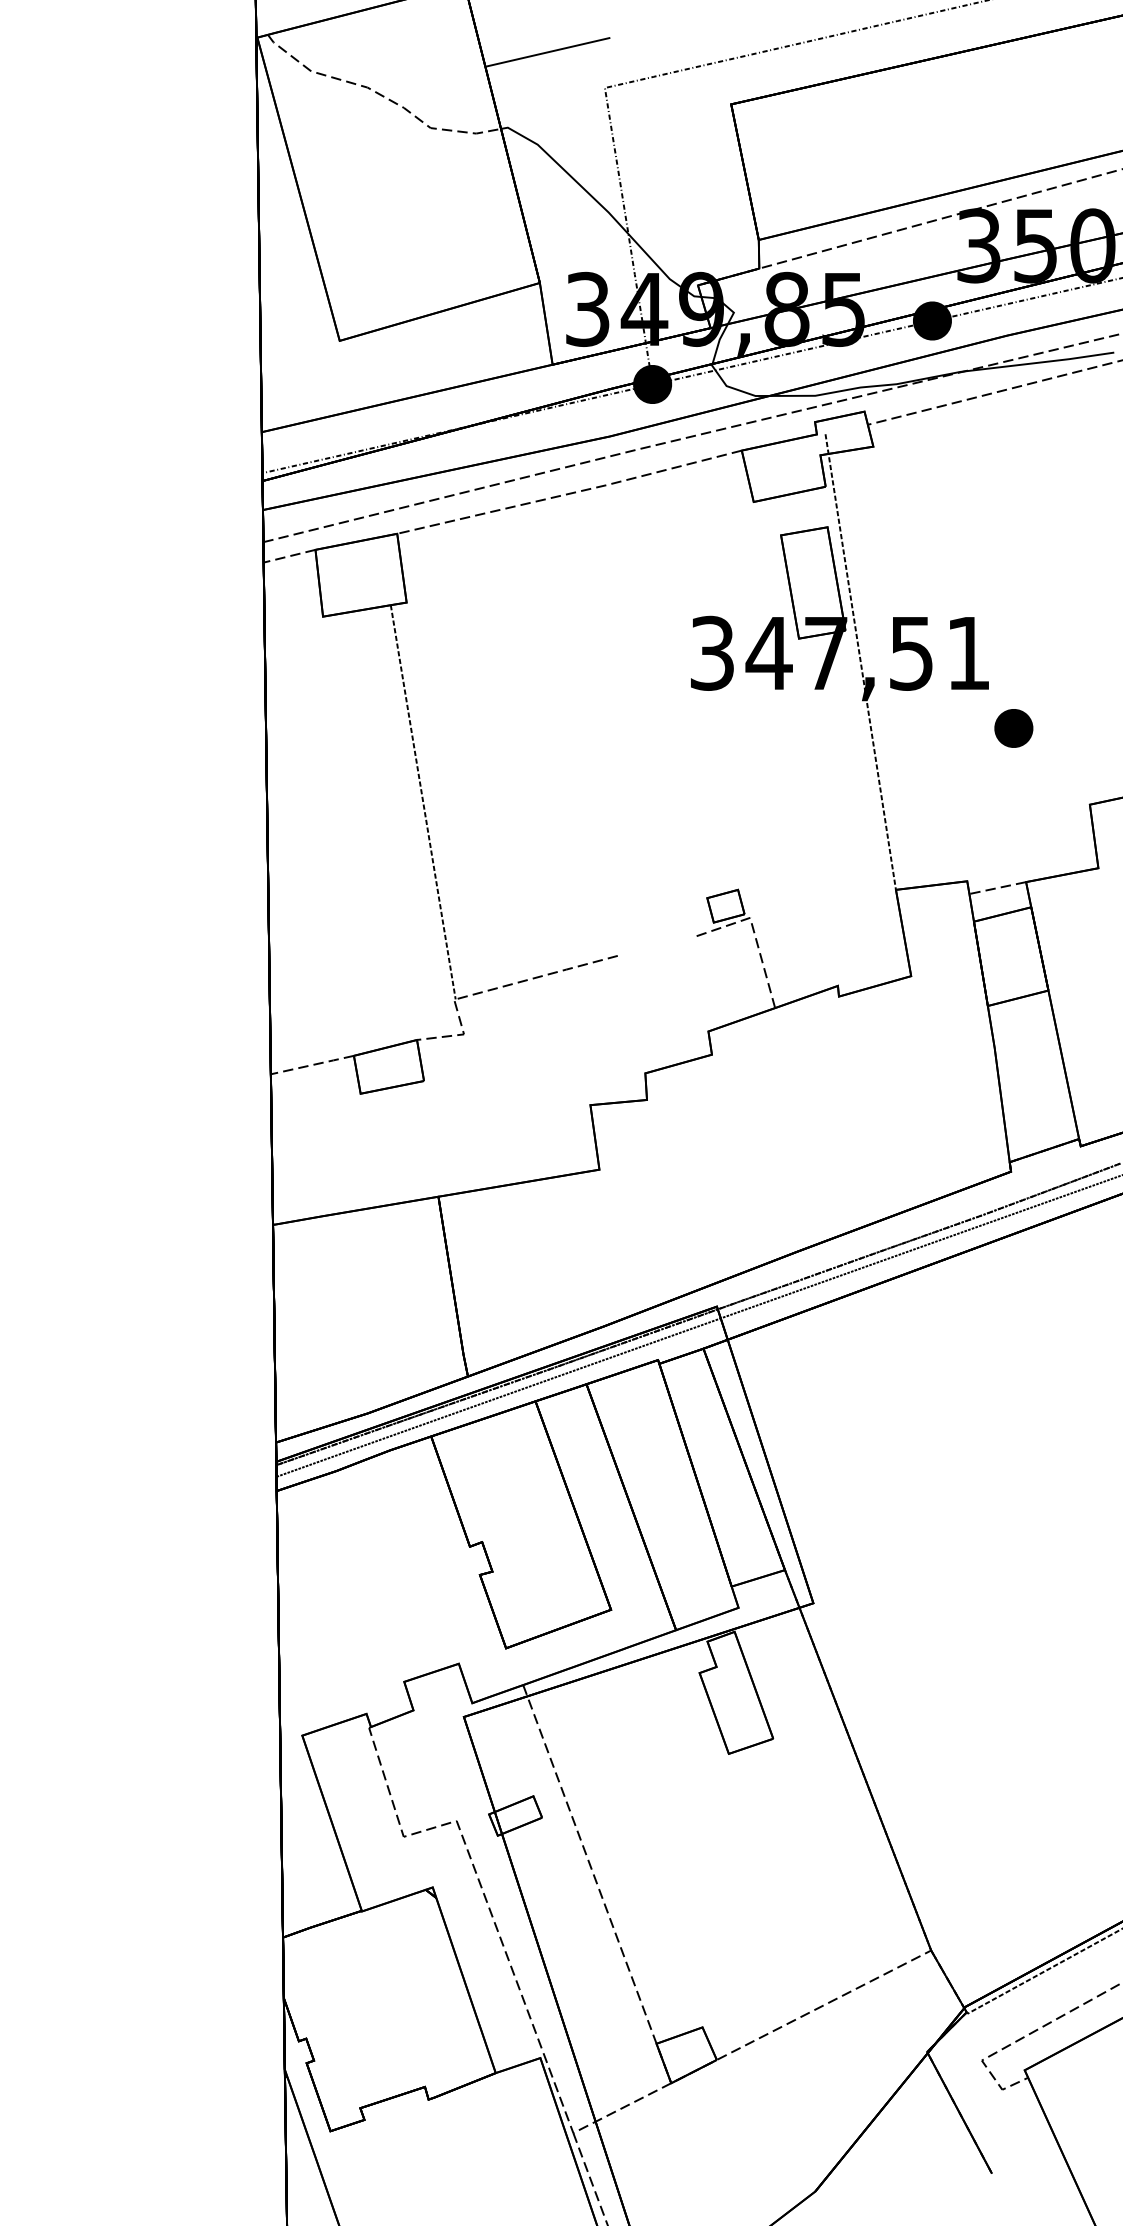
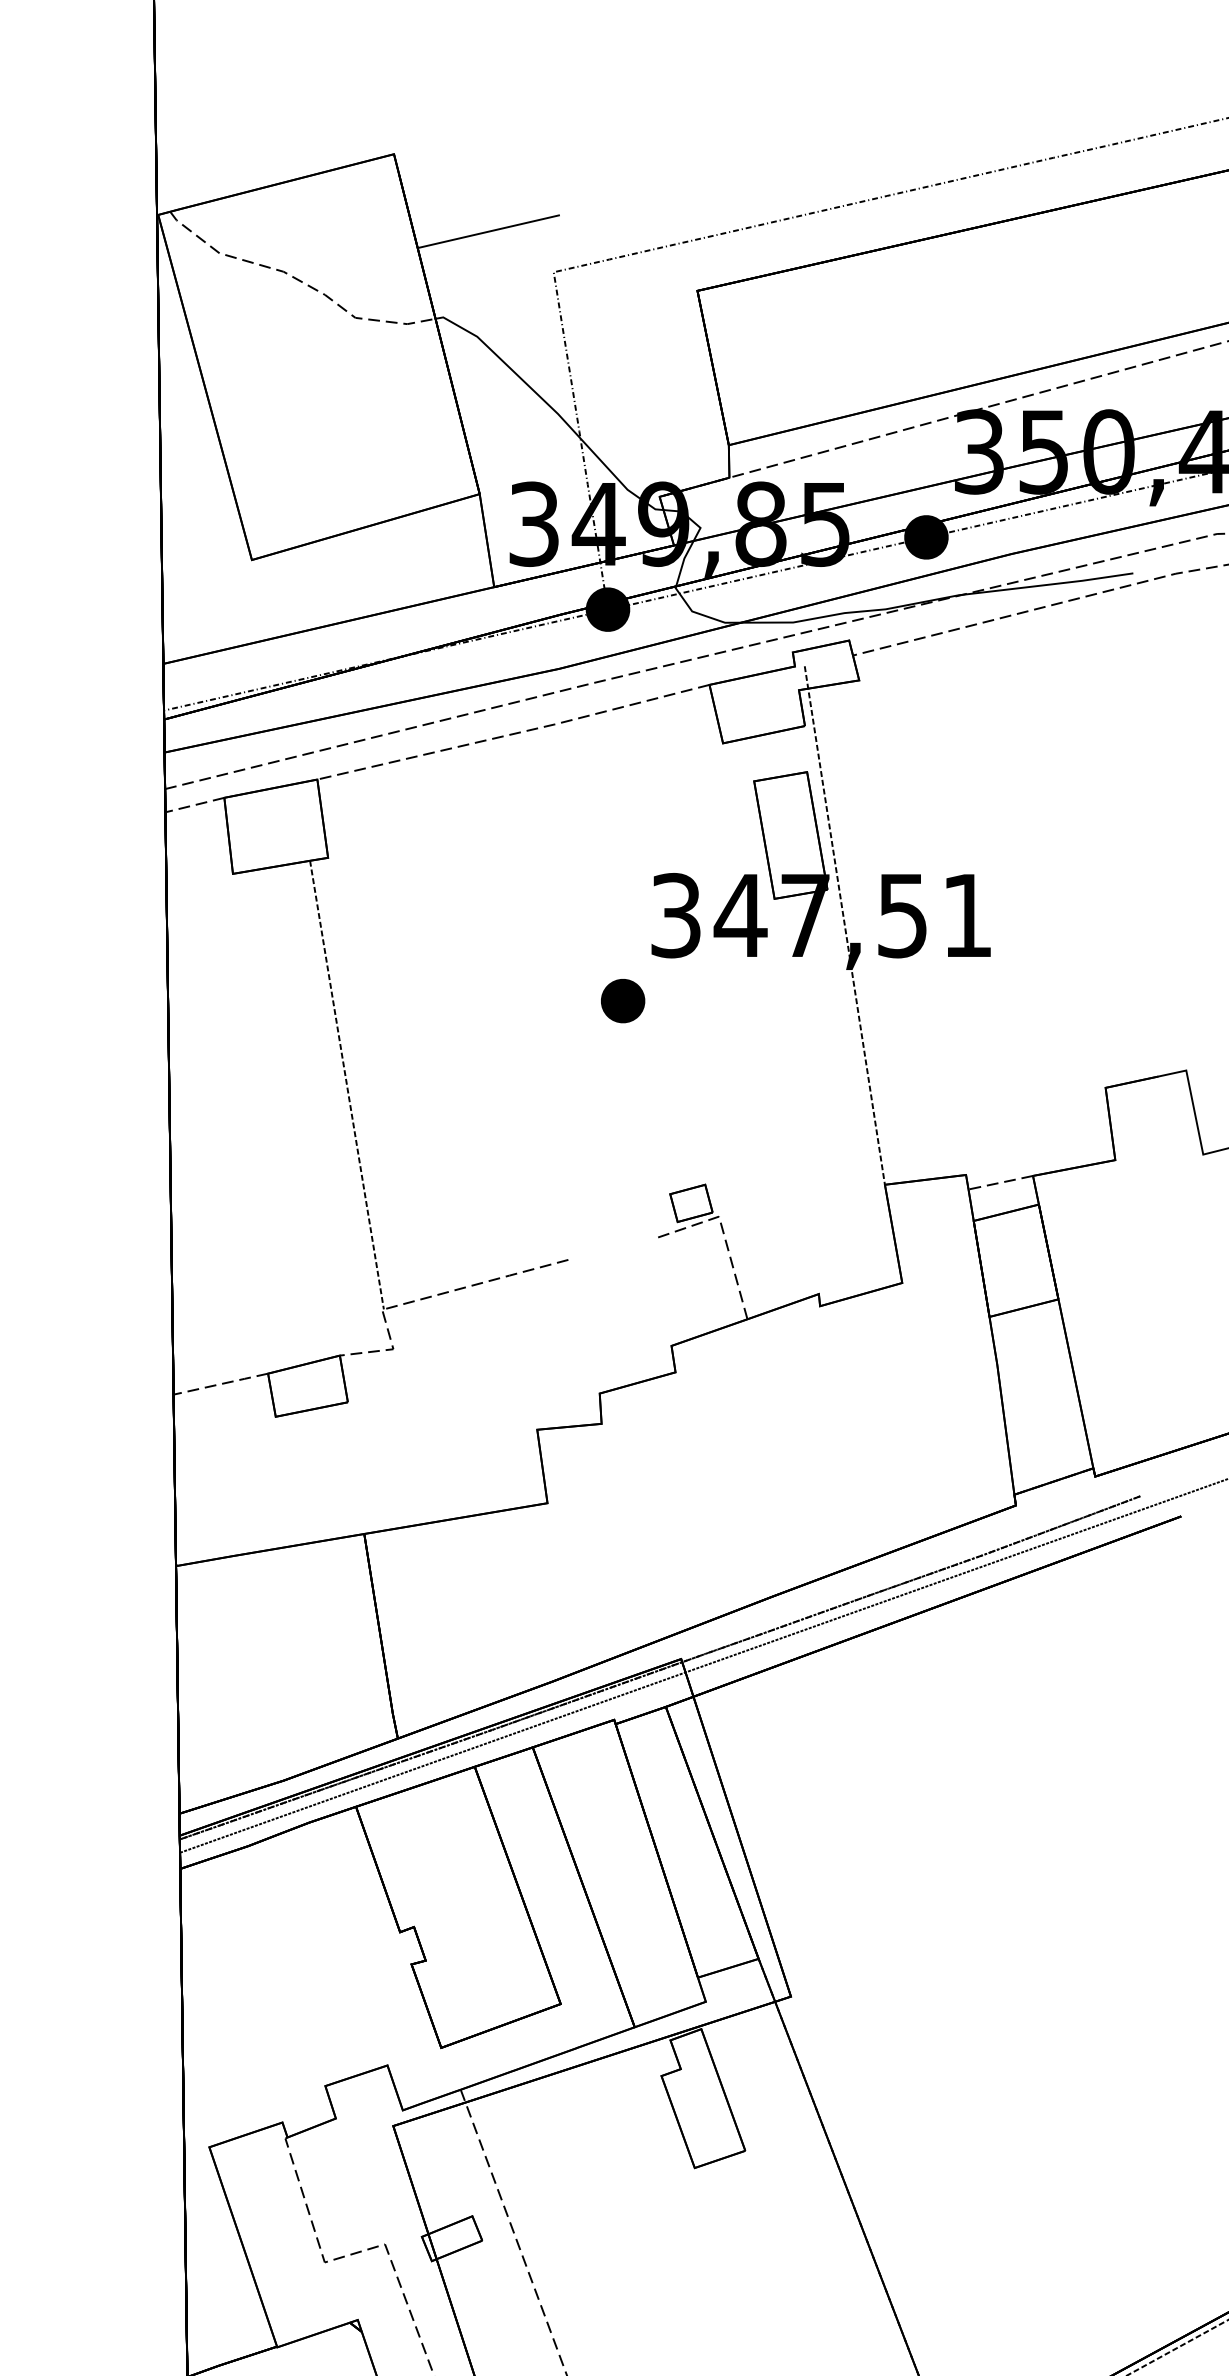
part: (1013, 728) -> (622, 1001), moved

